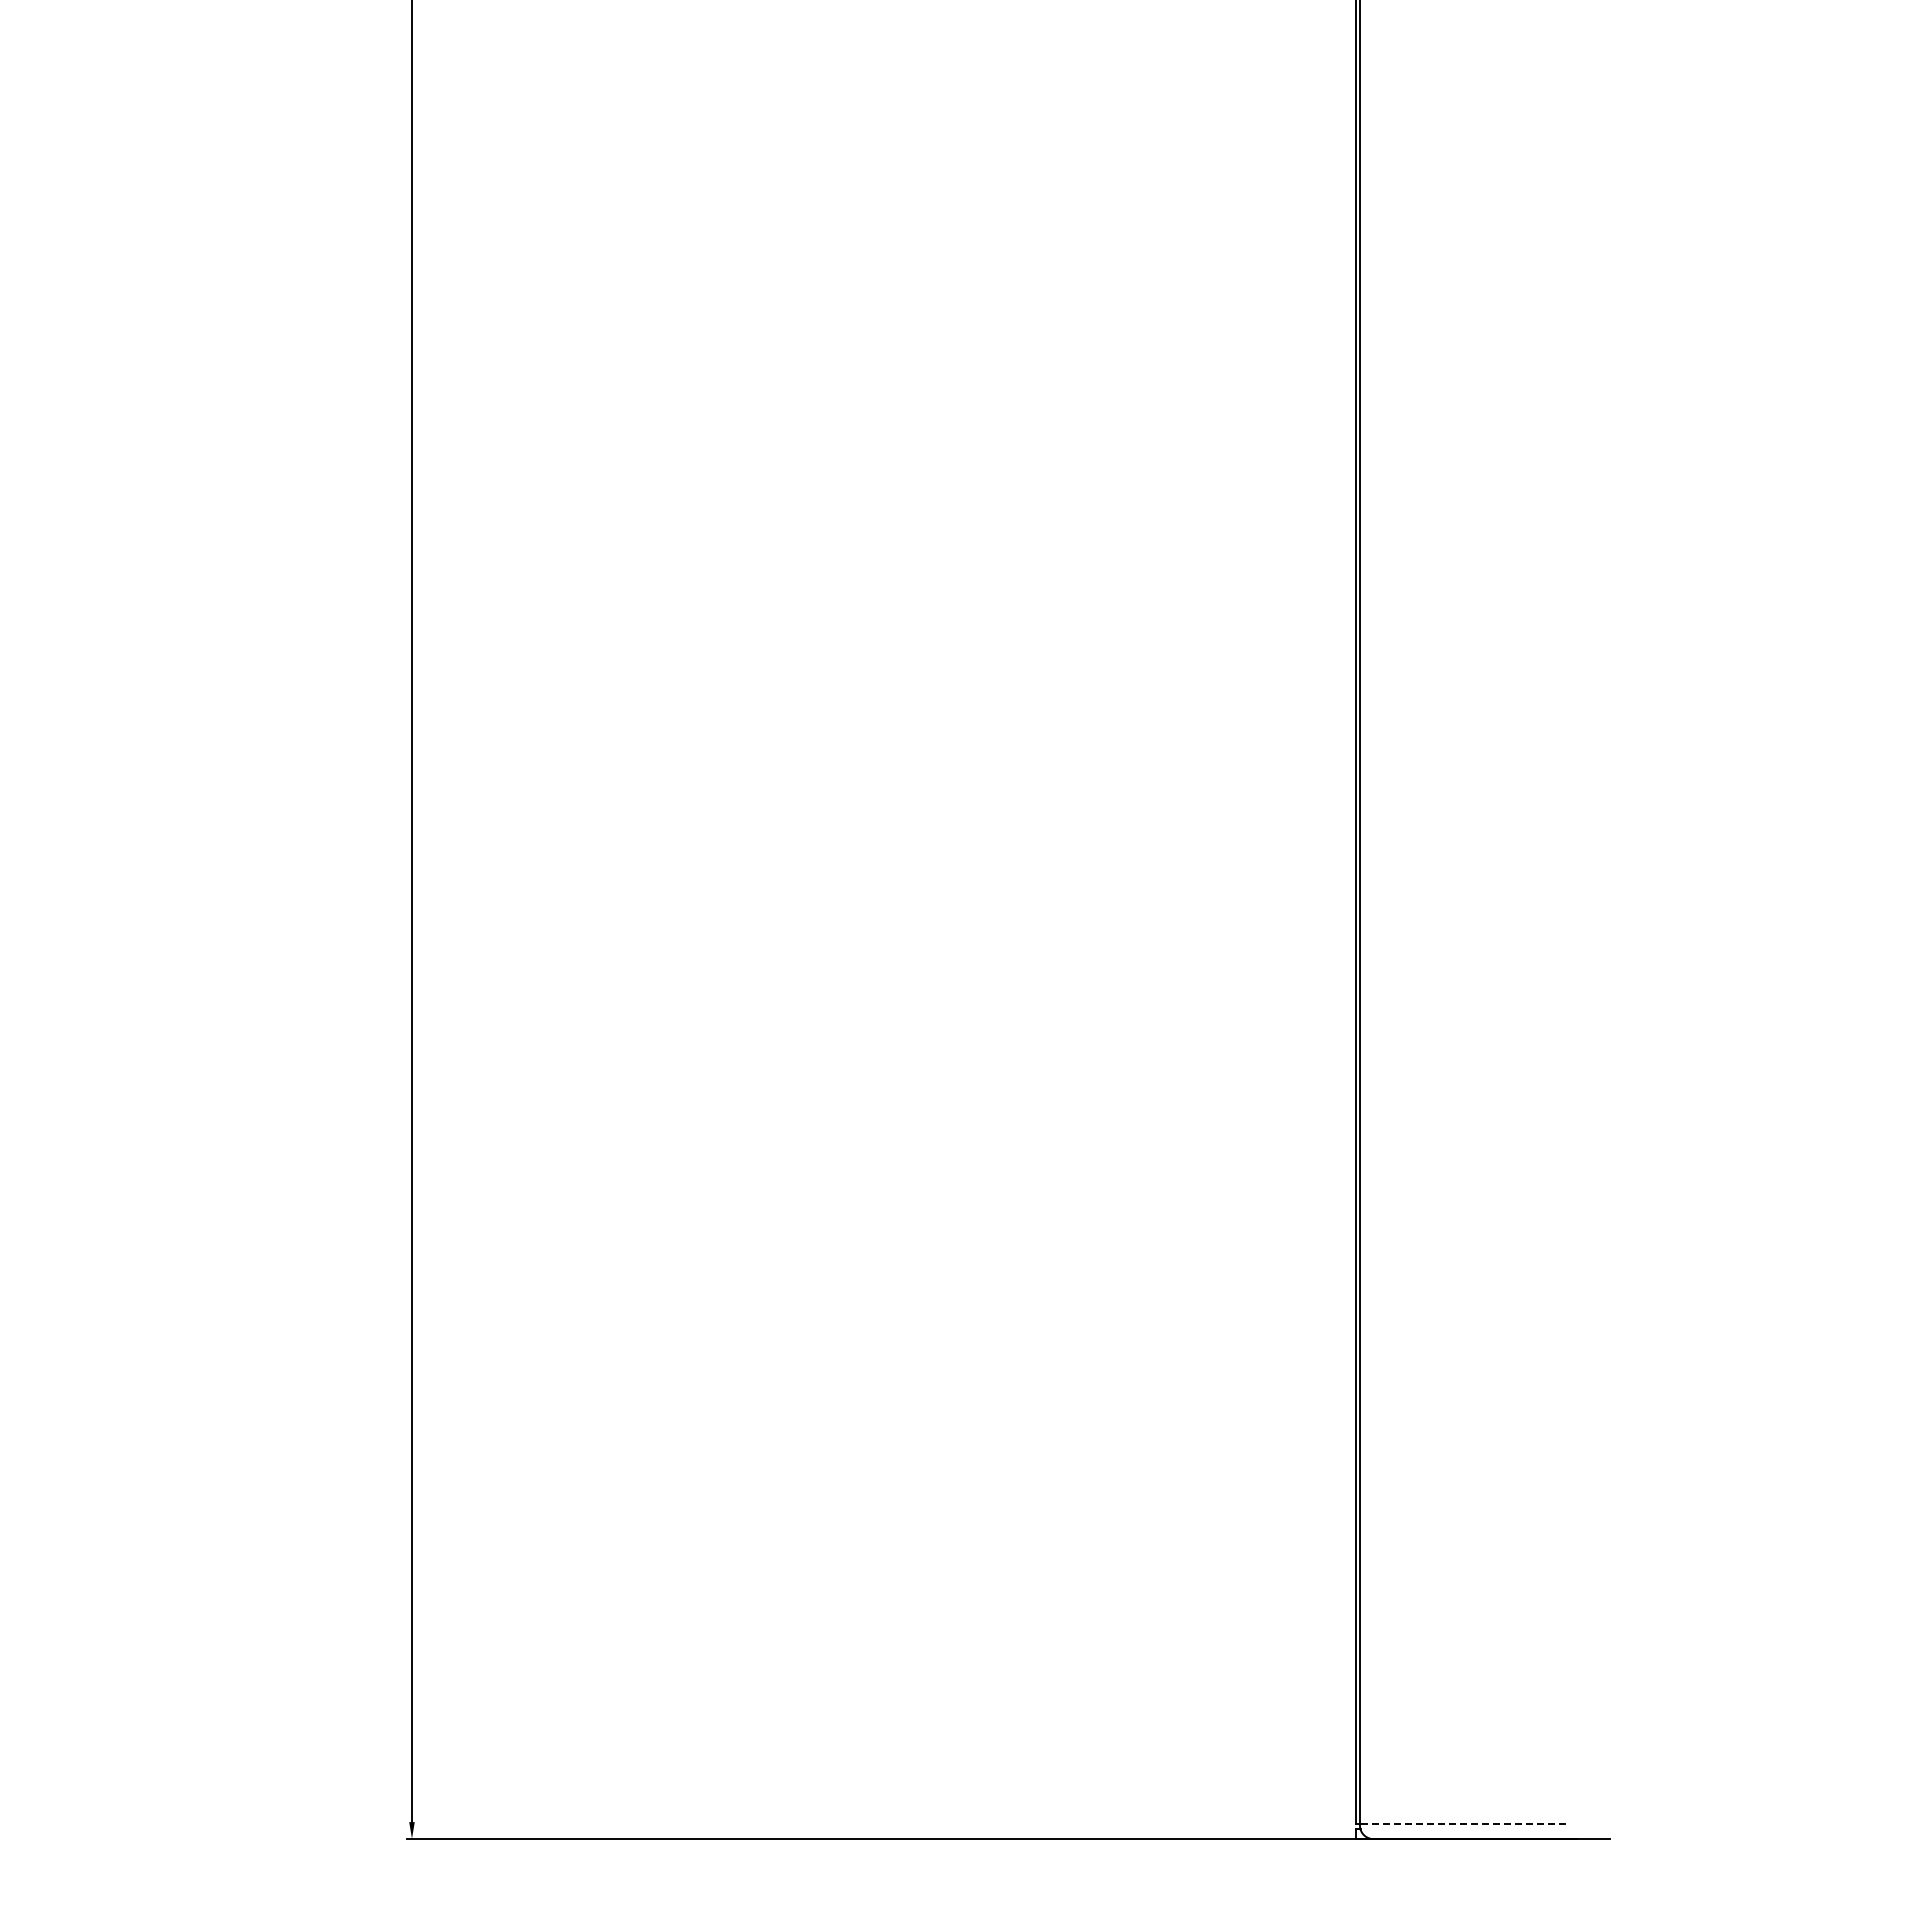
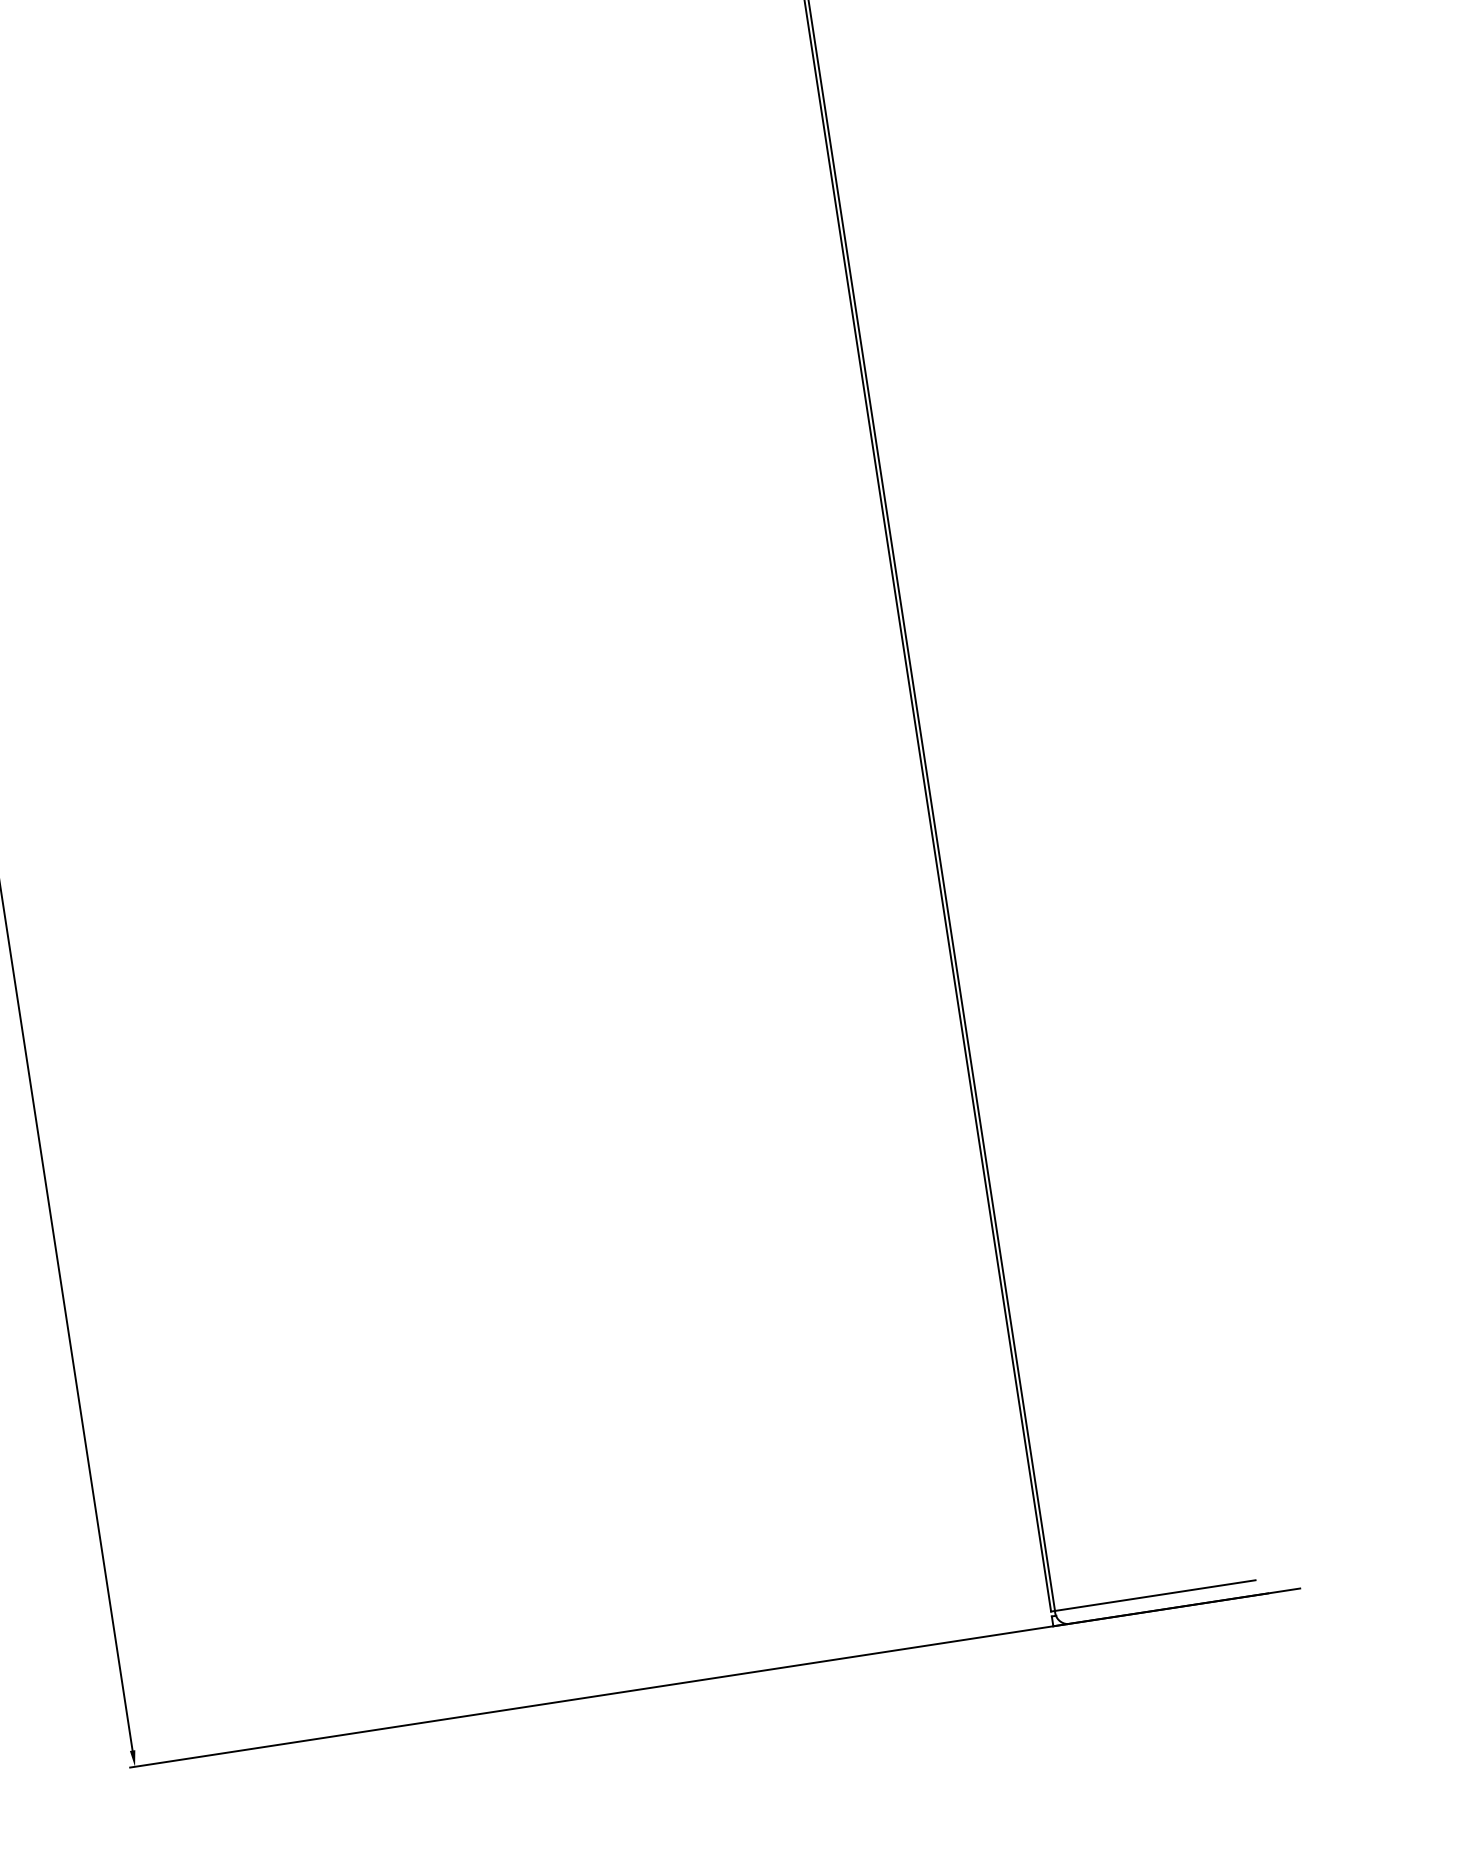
line: (1462, 1823) -> (1154, 1595), dashed -> solid

